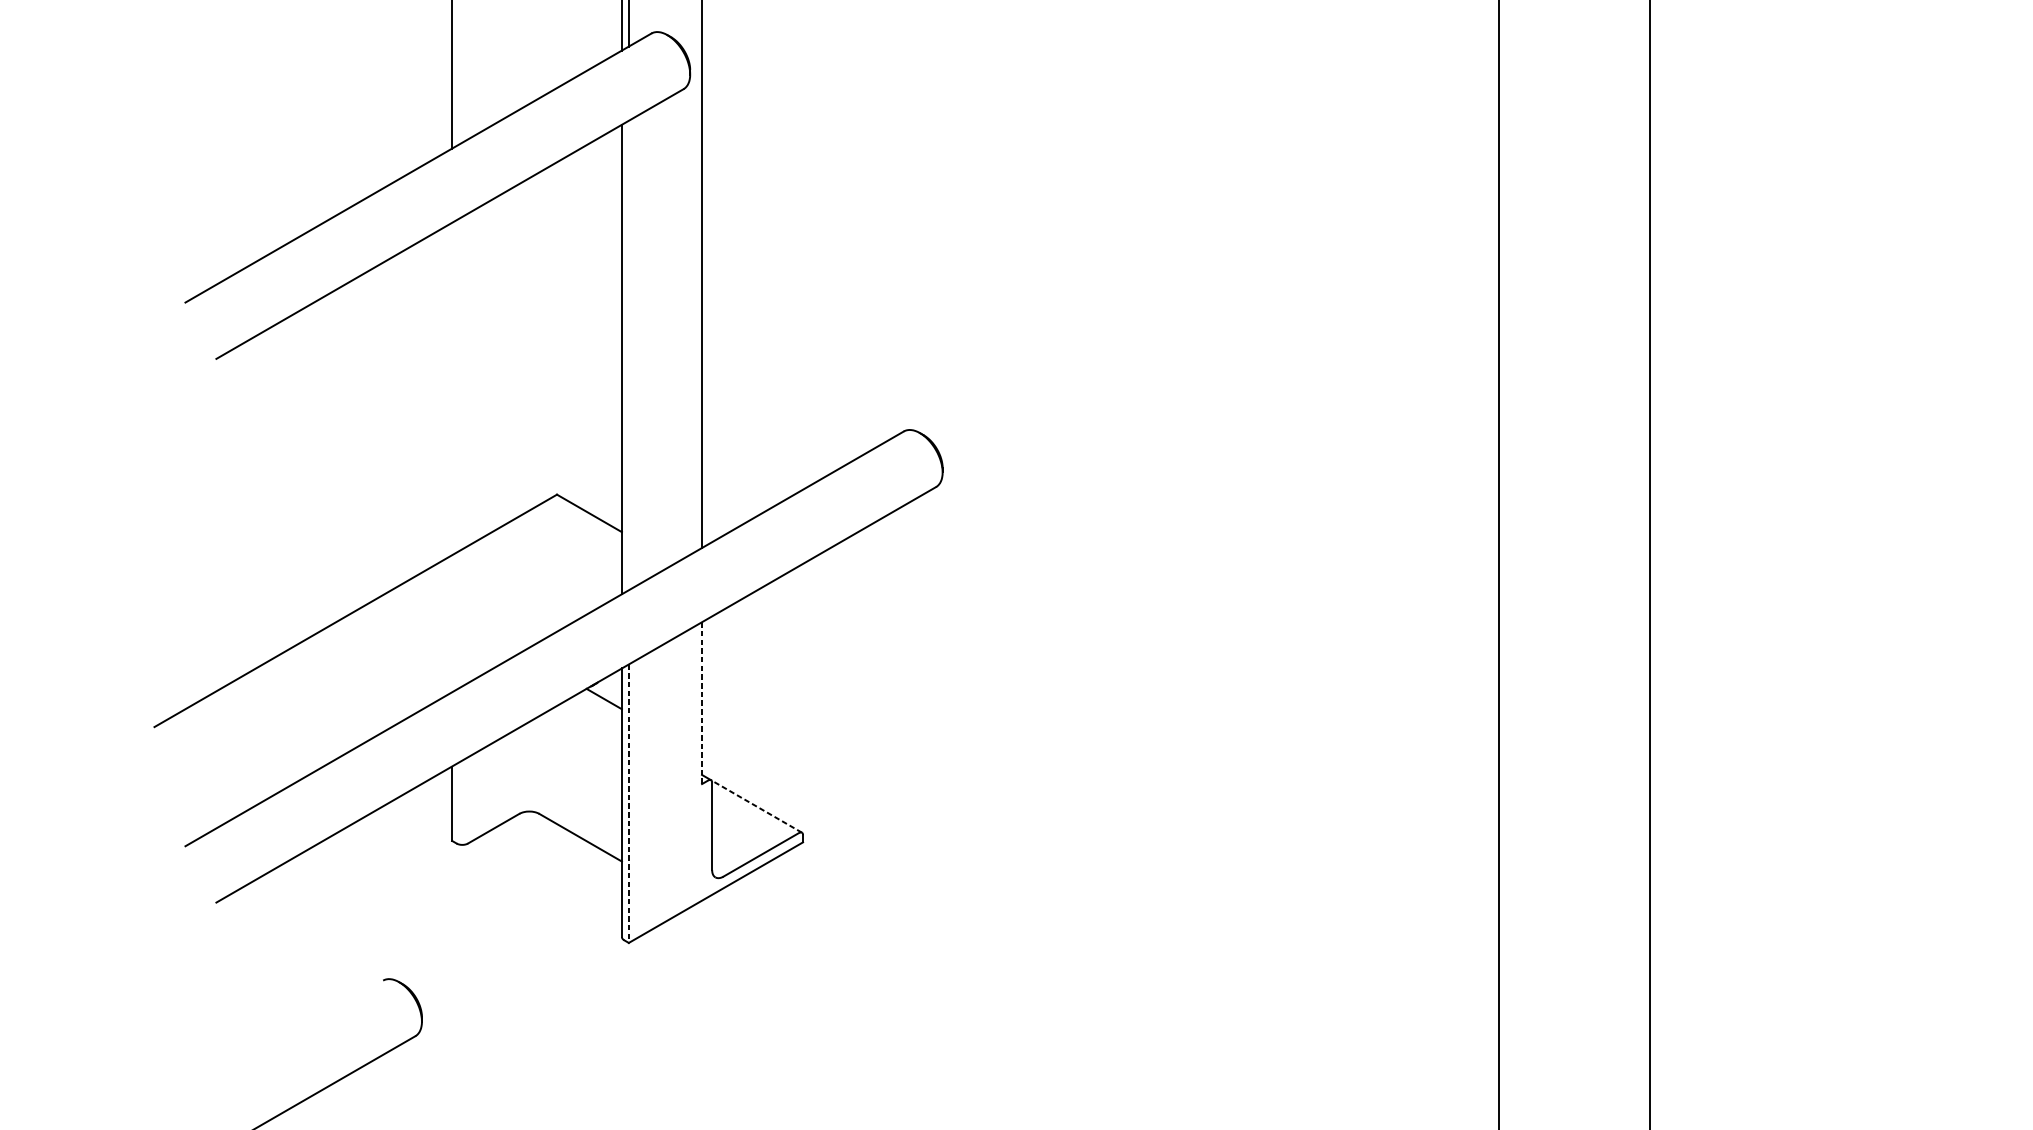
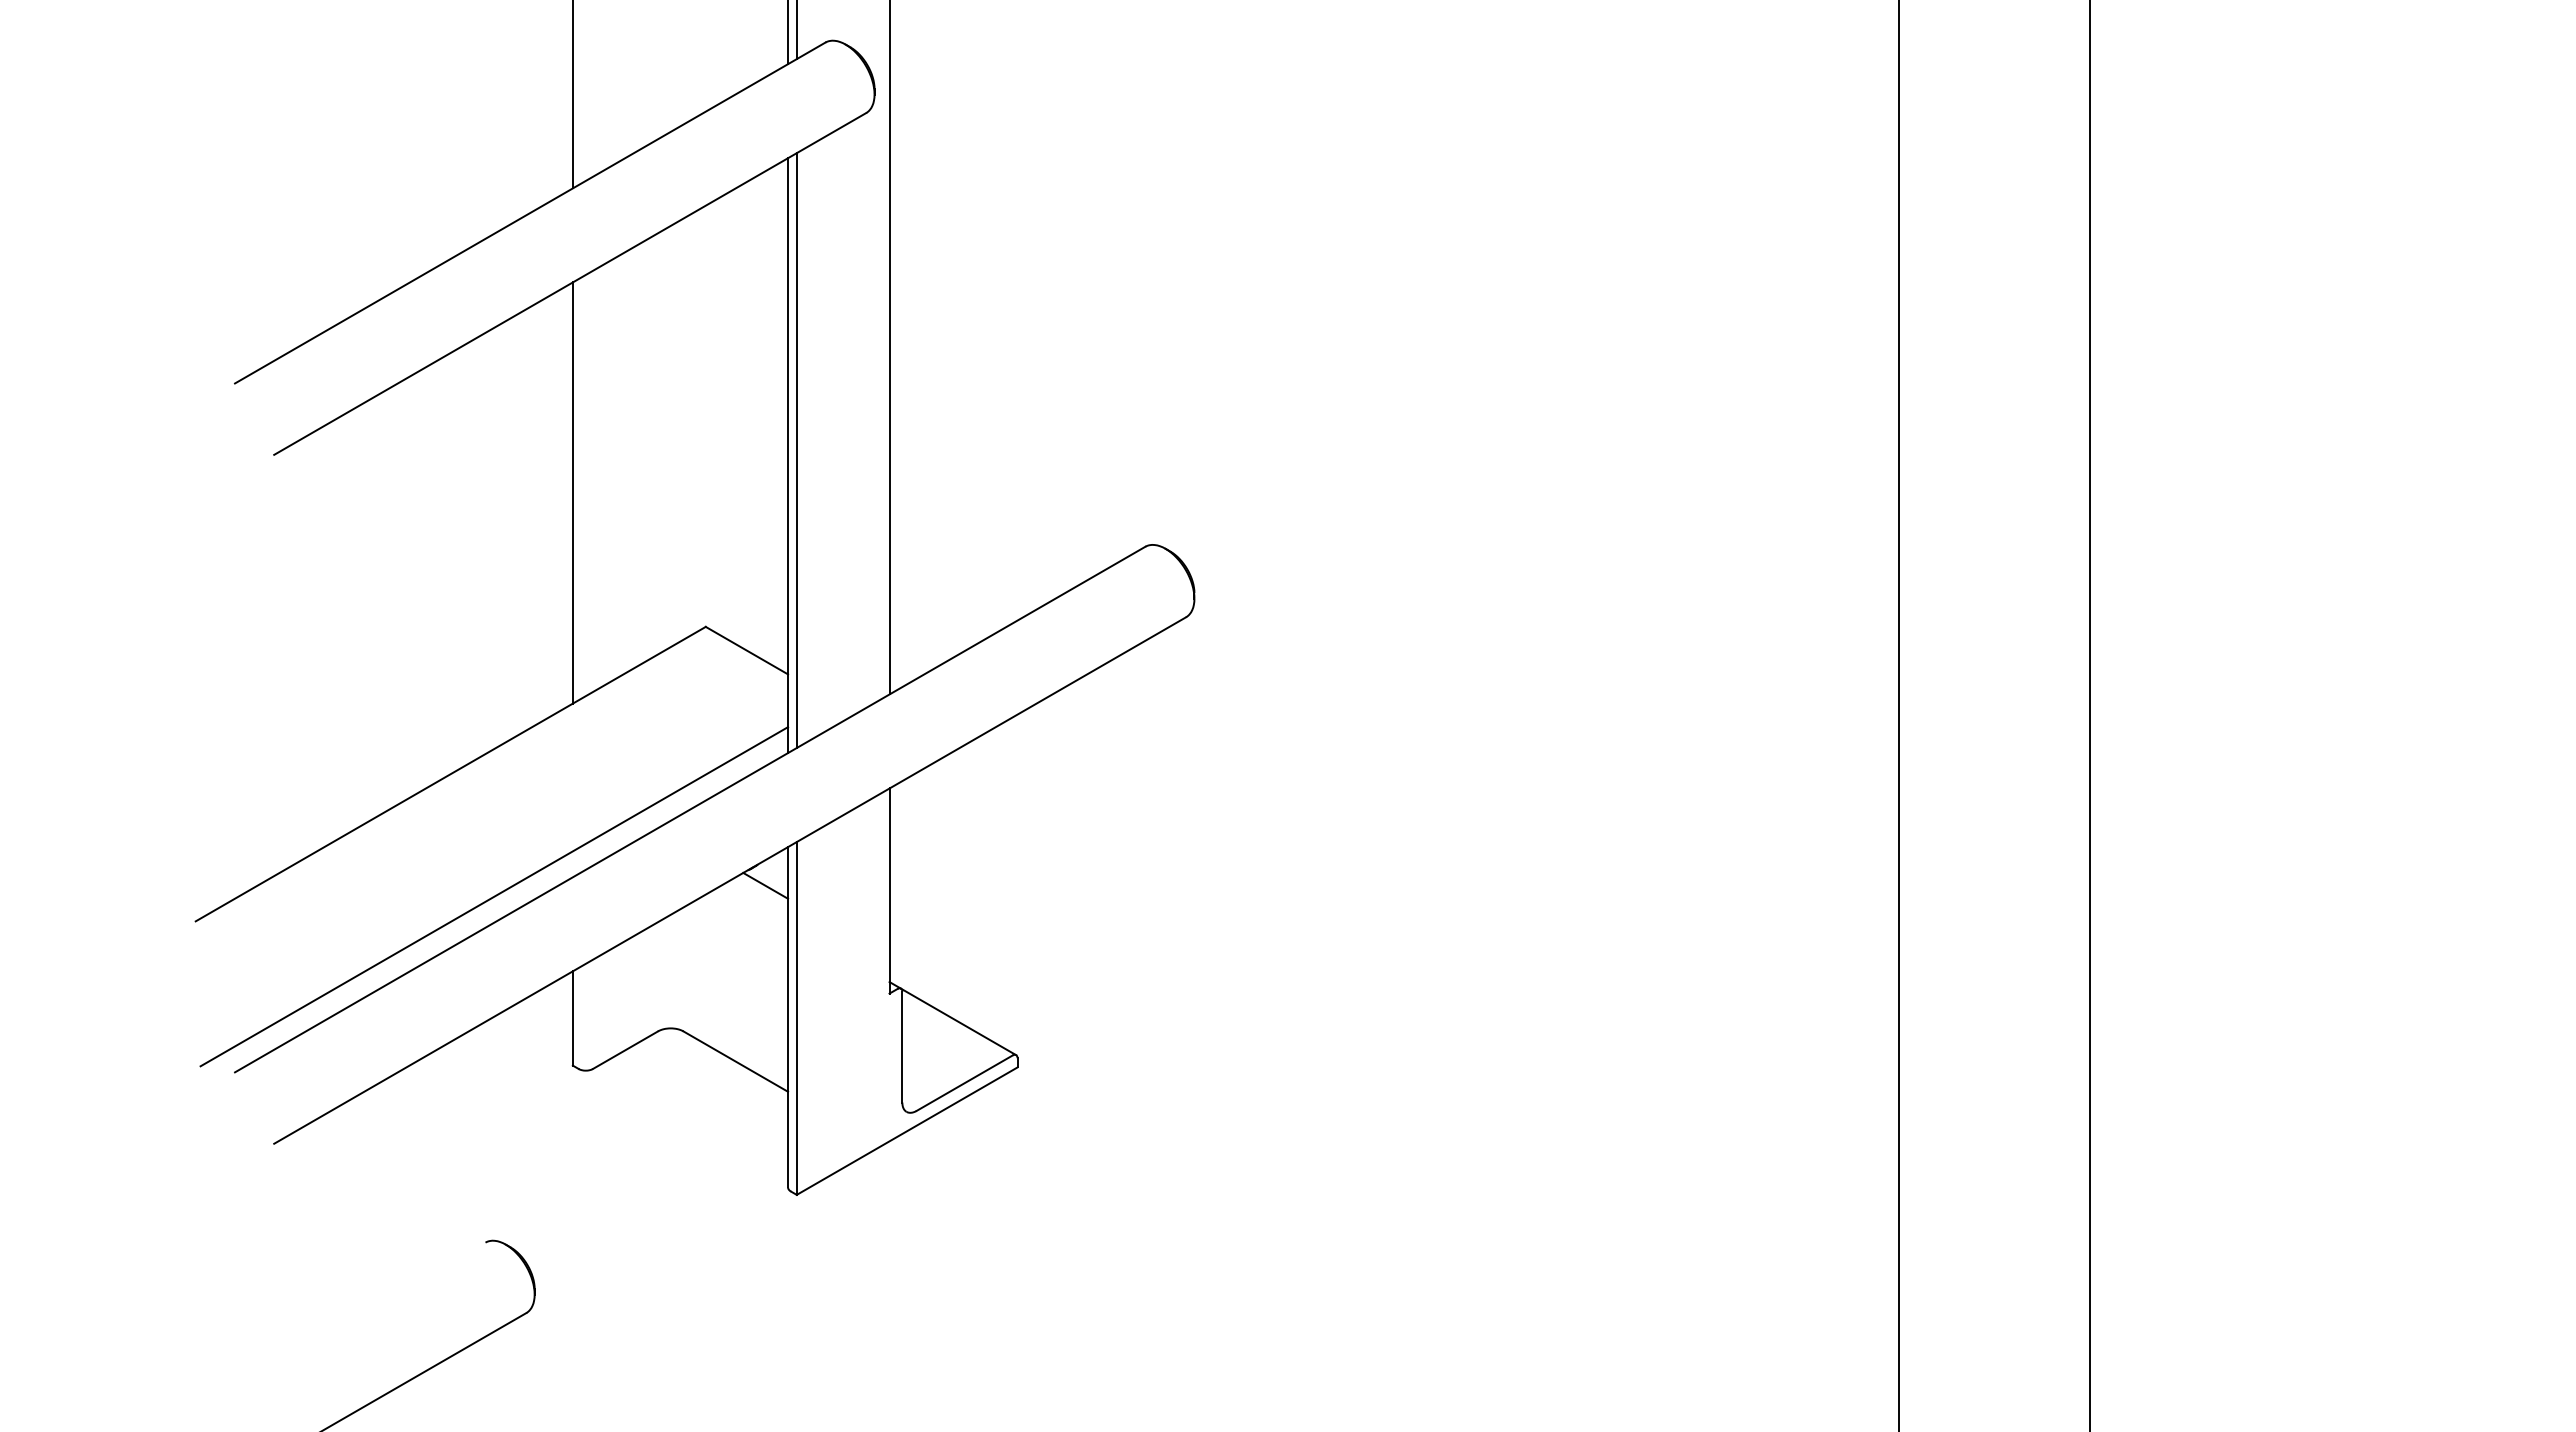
line: (628, 355) -> (796, 450), added
line: (451, 388) -> (572, 492), added
line: (702, 703) -> (889, 891), dashed -> solid
line: (390, 707) -> (494, 896), added
line: (628, 803) -> (796, 1018), dashed -> solid
line: (756, 806) -> (958, 1021), dashed -> solid

